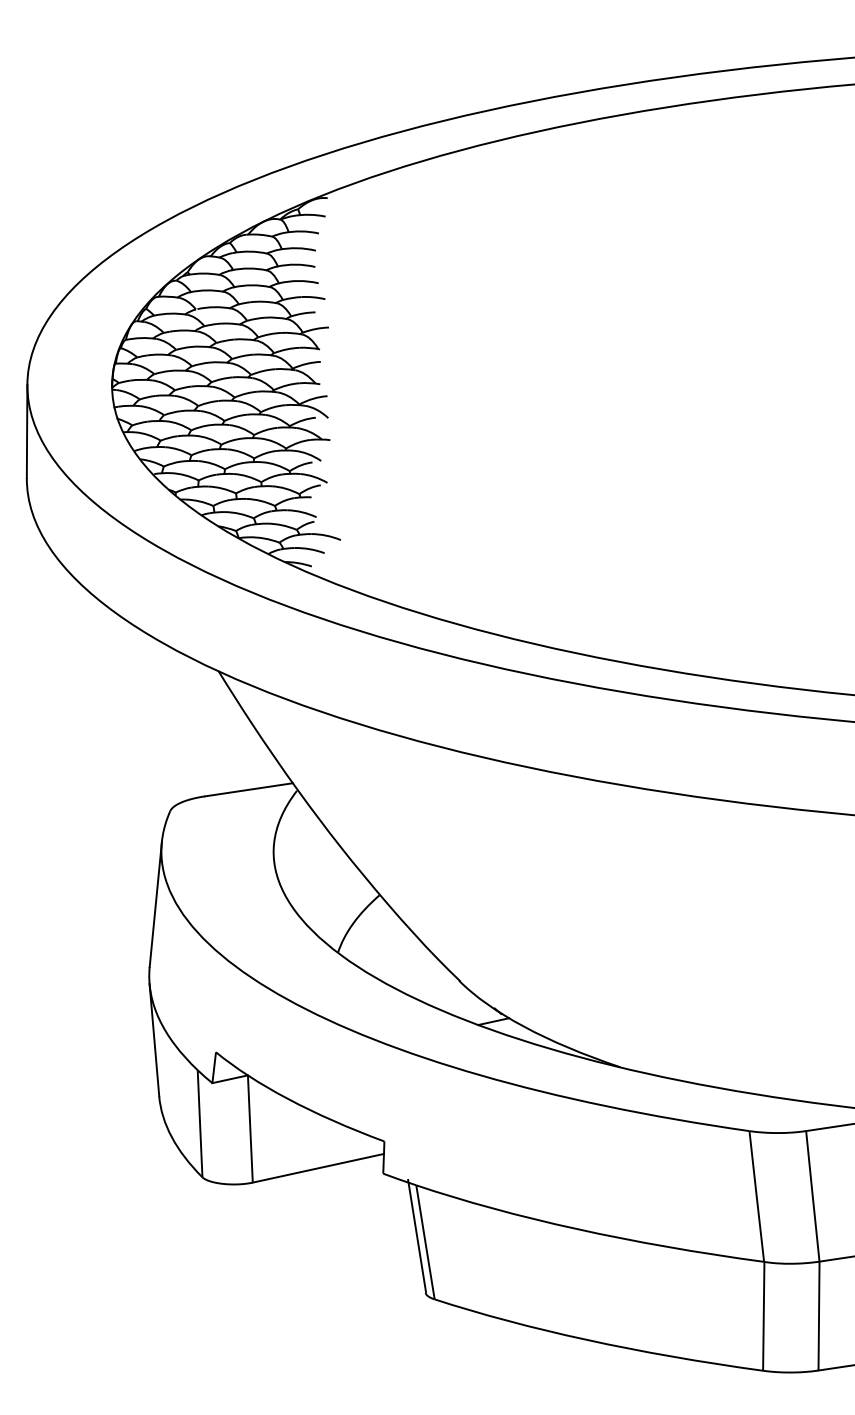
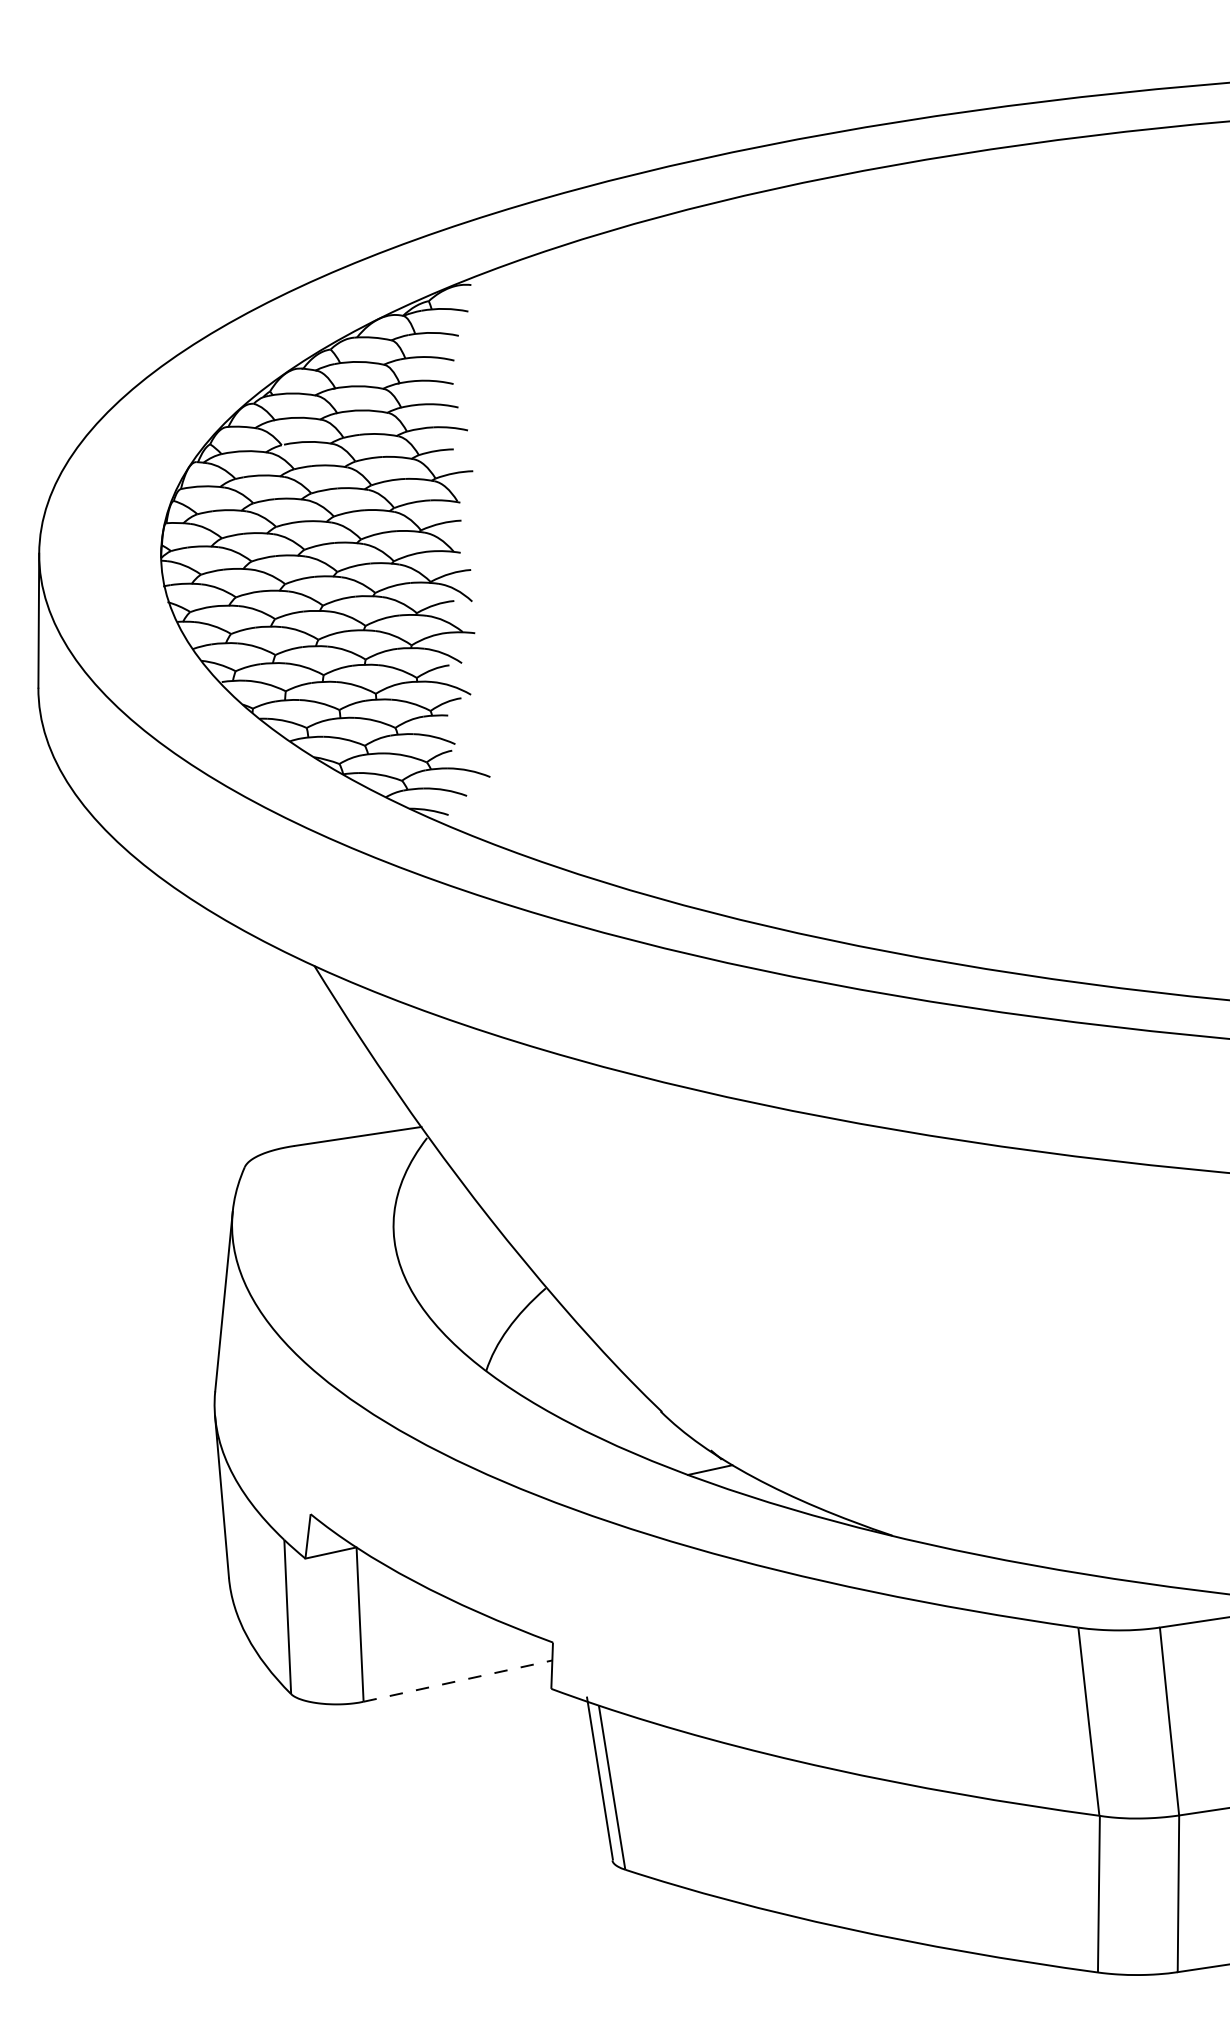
line: (318, 1168) -> (458, 1681), solid -> dashed

